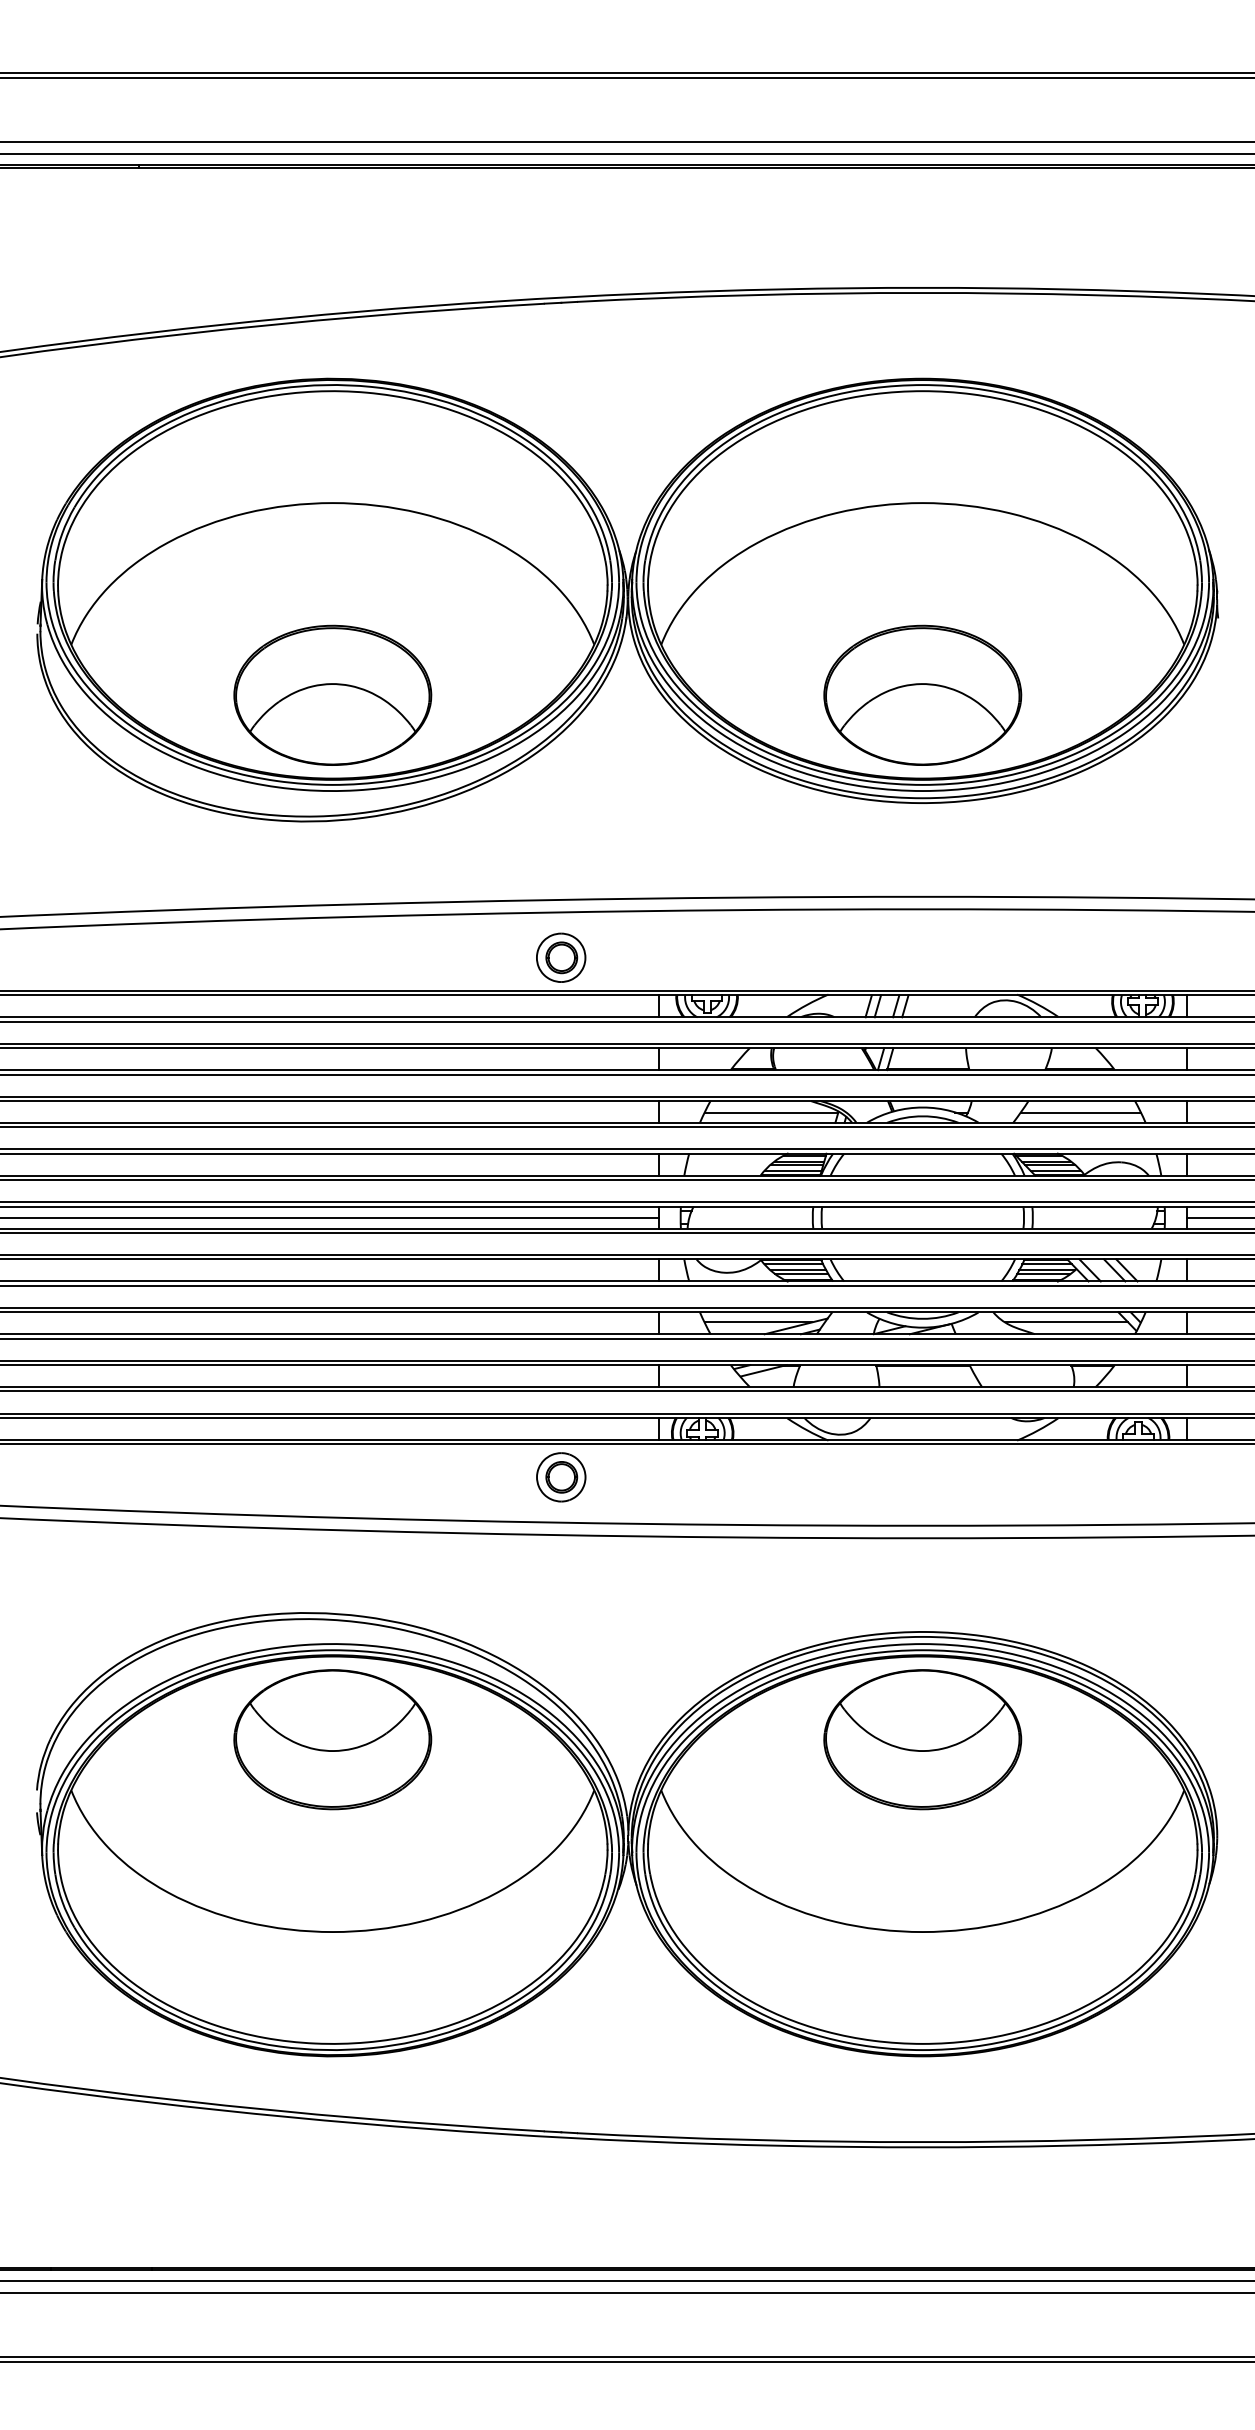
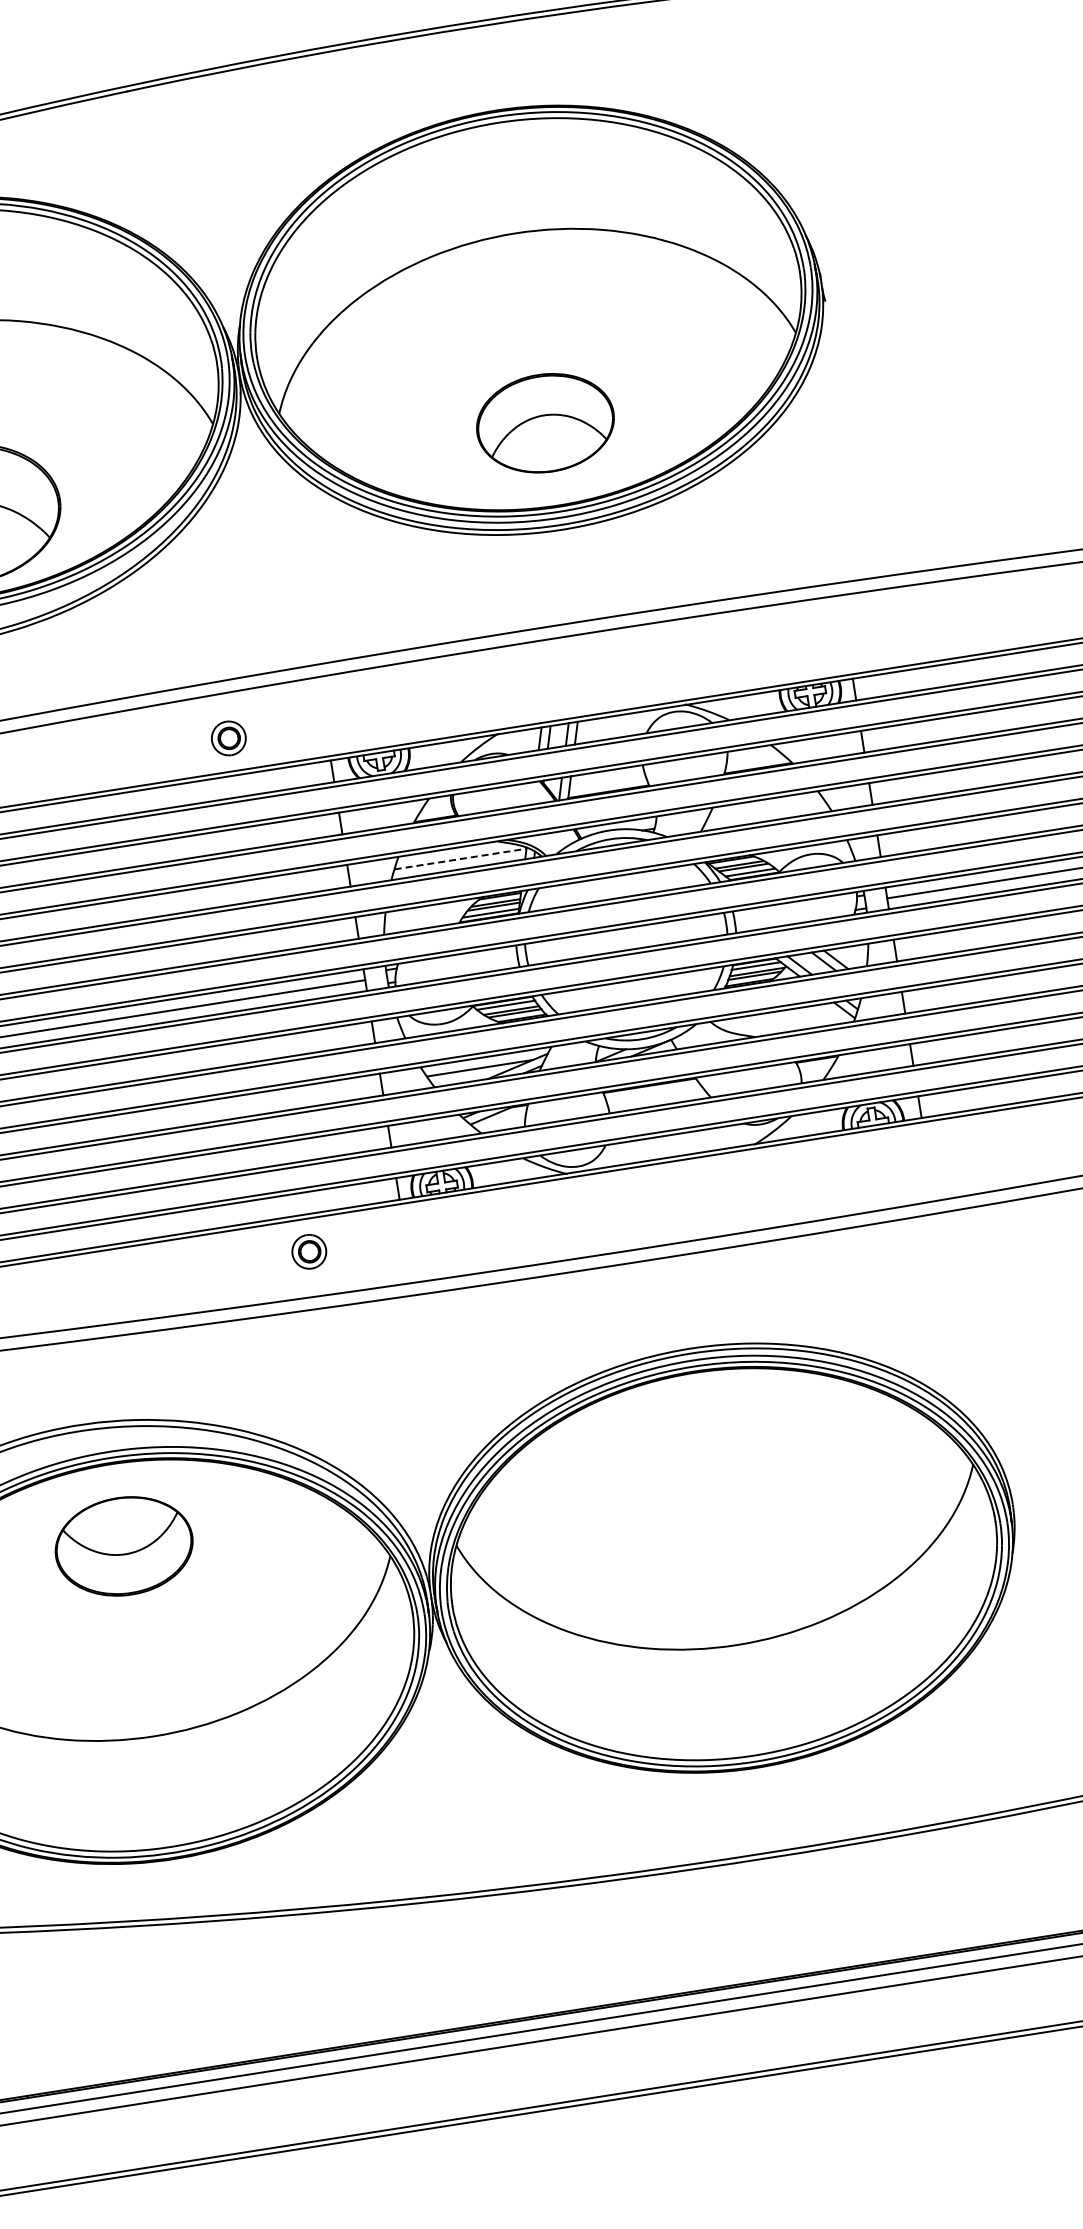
part: (922, 694) -> (545, 422), size x0.7
part: (561, 957) -> (229, 738), size x0.7
line: (771, 1112) -> (460, 858), solid -> dashed
line: (1080, 1112) -> (765, 811), removed
line: (1066, 1322) -> (784, 1020), removed
part: (561, 1477) -> (309, 1251), size x0.7
part: (332, 1739) -> (123, 1546), size x0.7
part: (922, 1739) -> (706, 1454), removed

